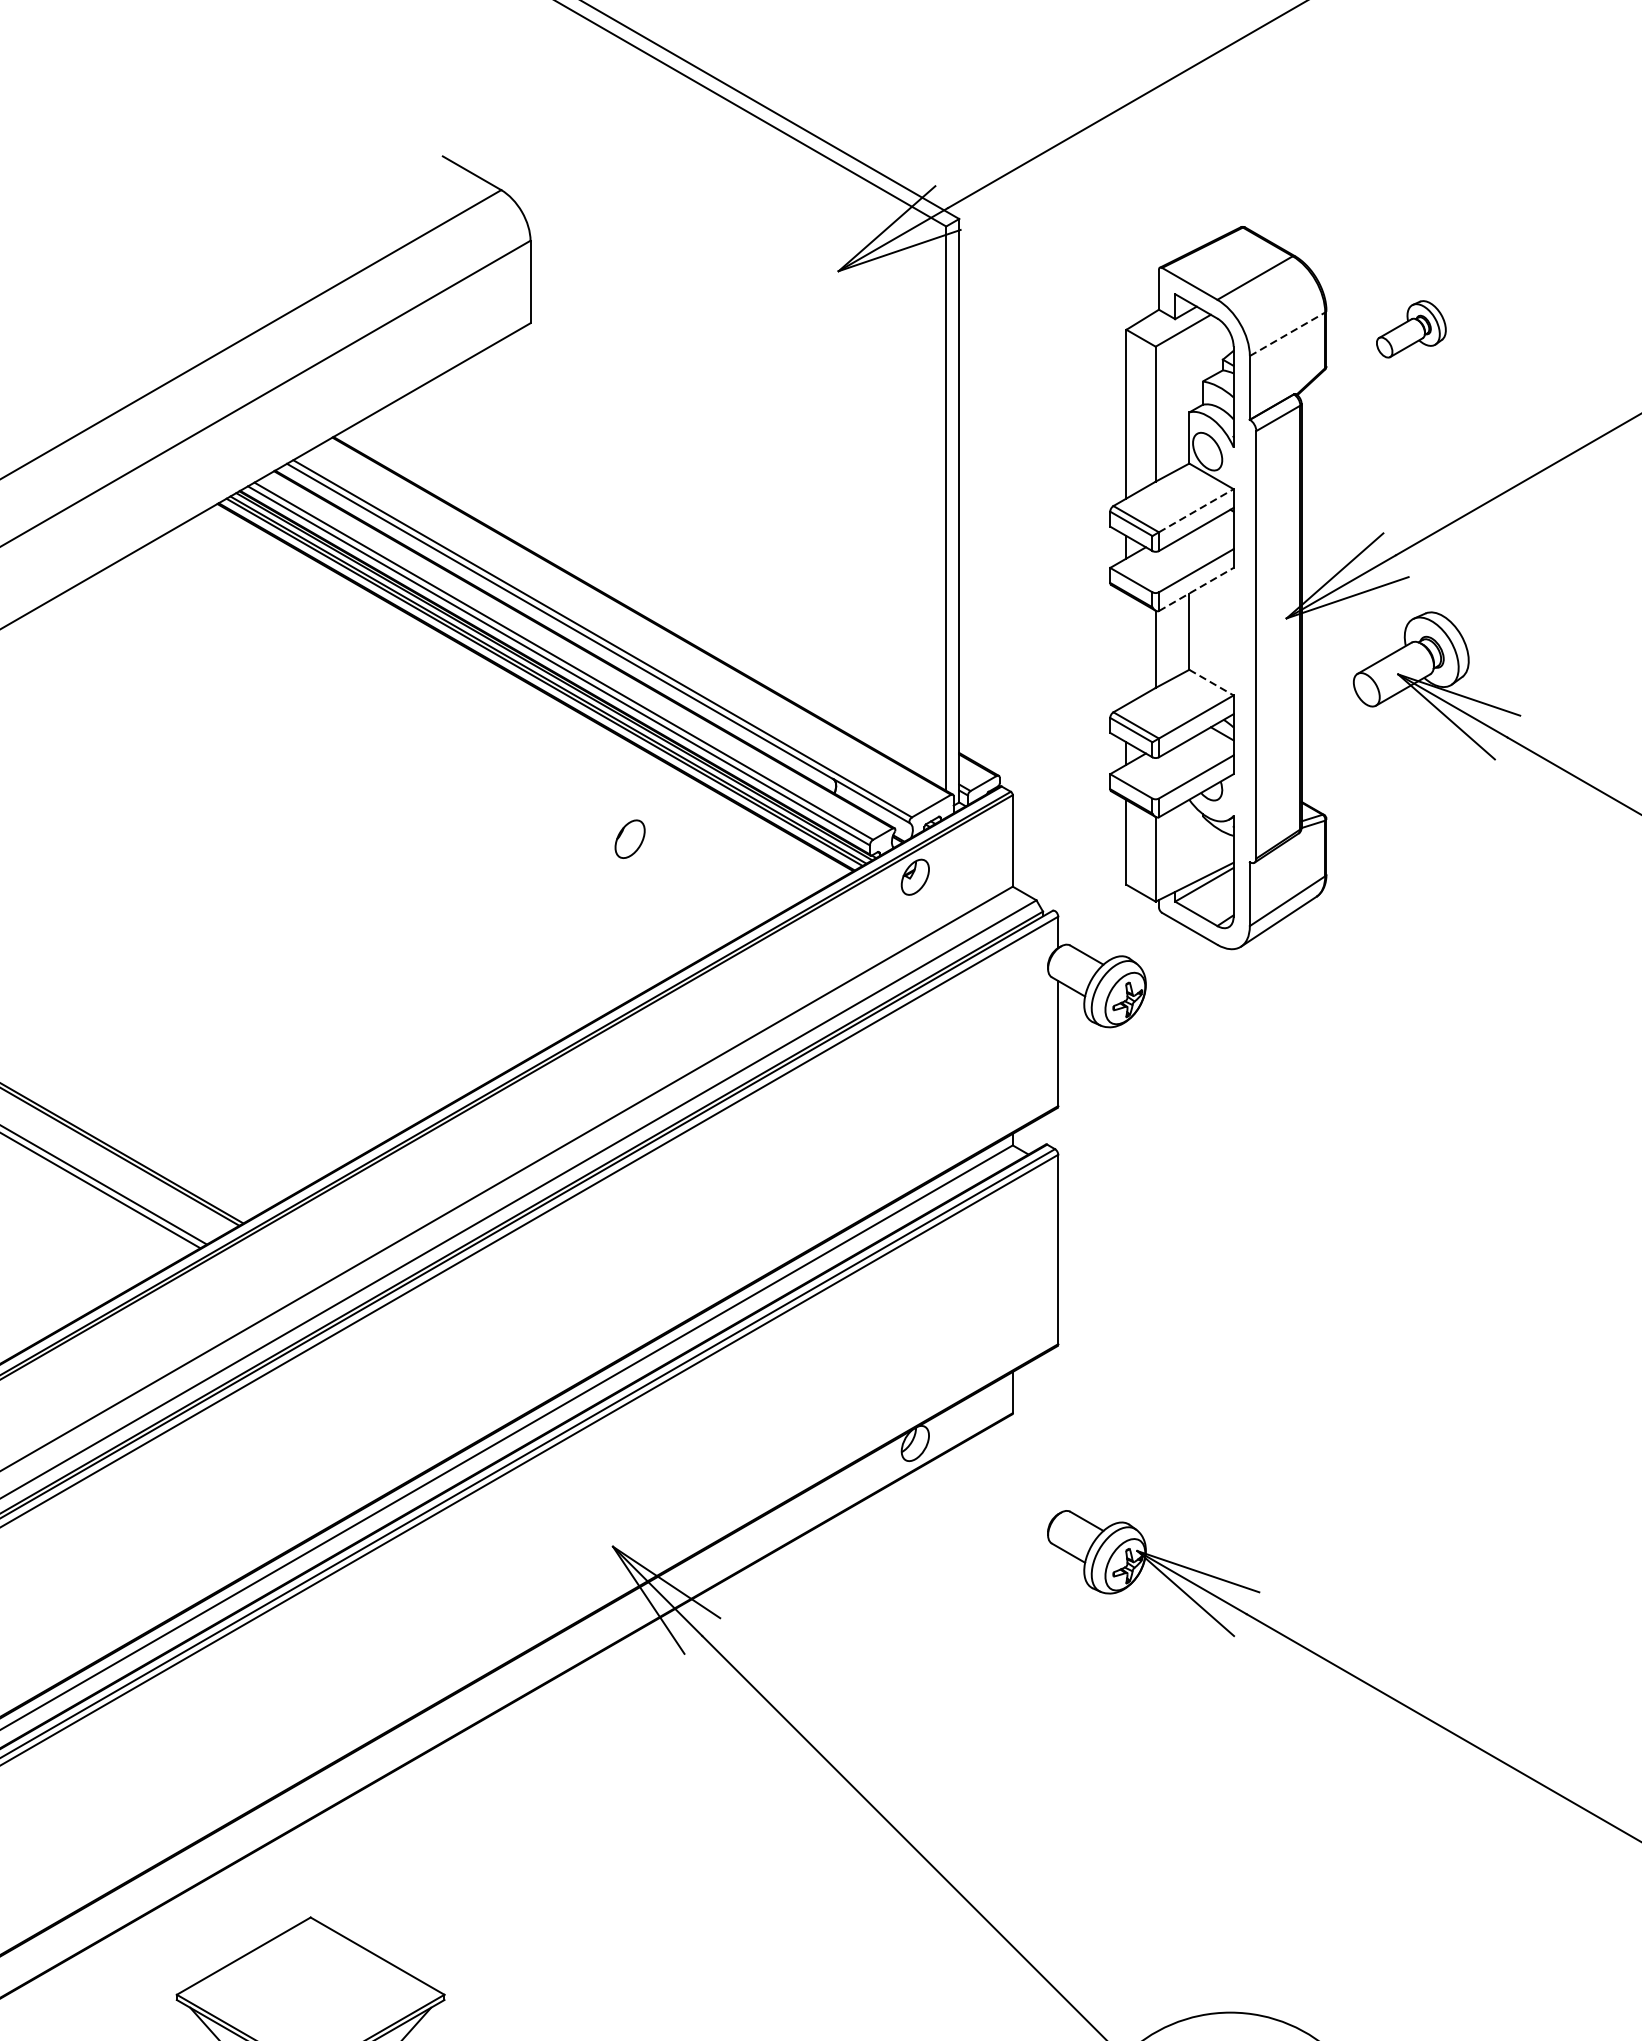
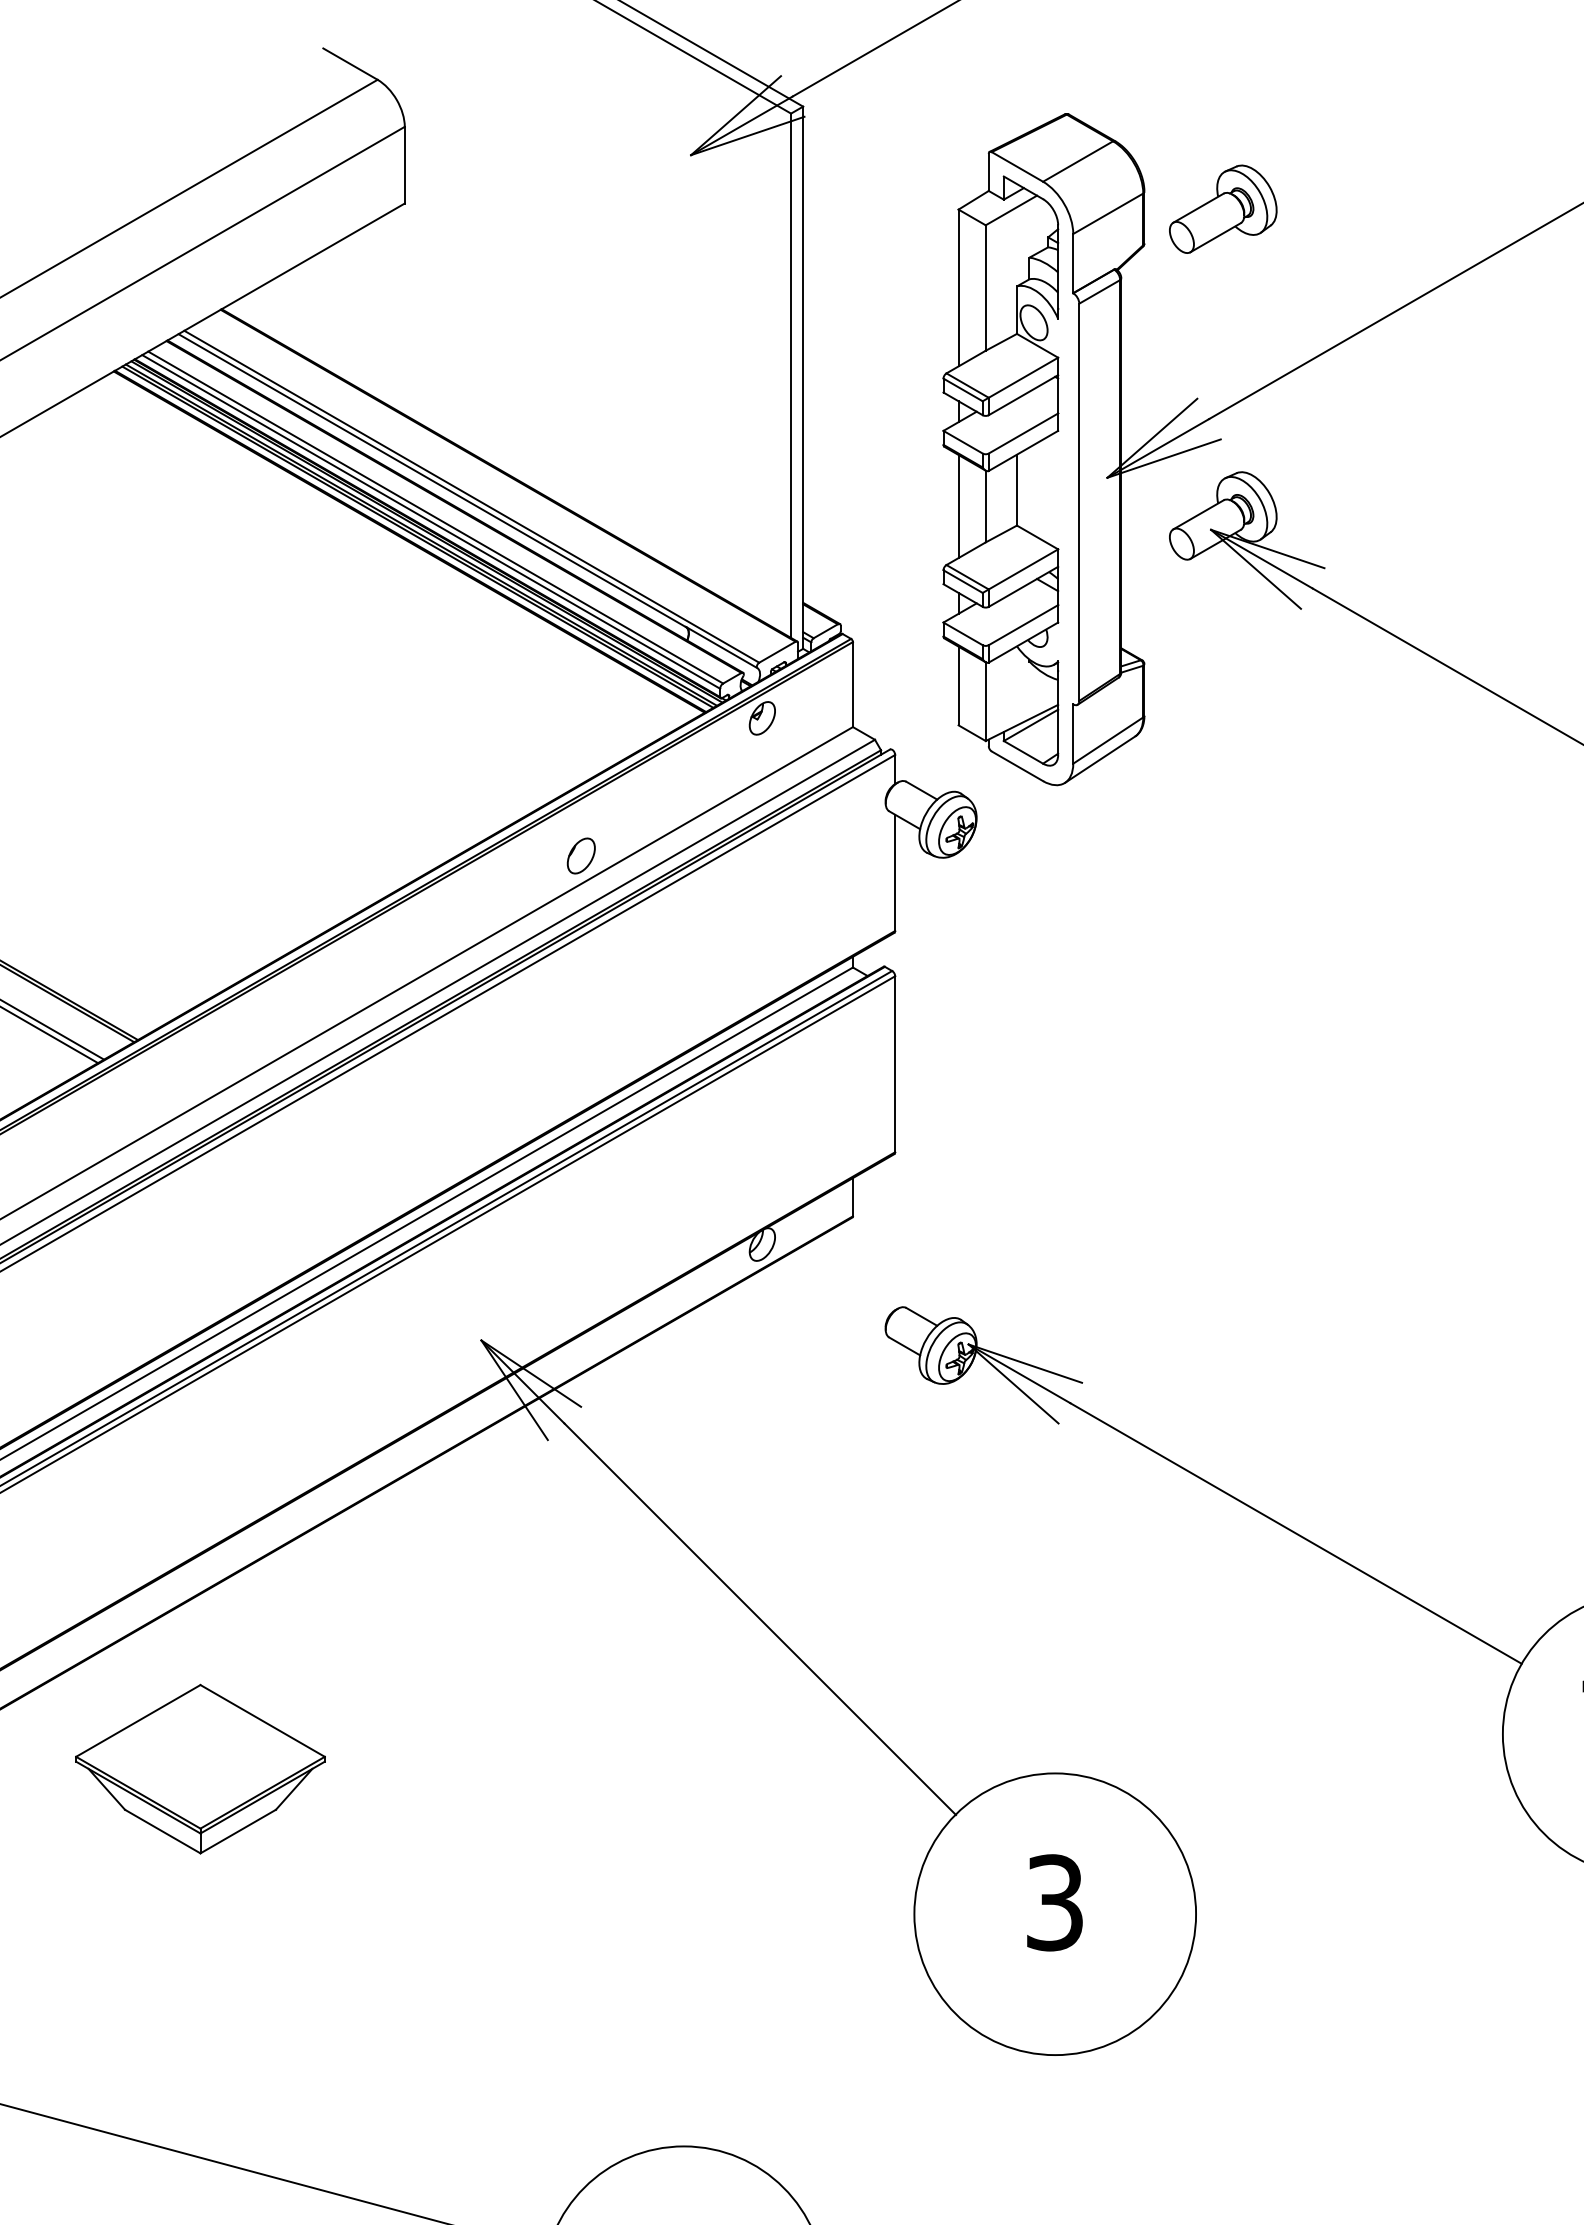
part: (1411, 328) -> (1223, 208), size x1.67
line: (1287, 333) -> (1108, 213), dashed -> solid
line: (1196, 510) -> (1023, 377), dashed -> solid
line: (1196, 589) -> (1023, 450), dashed -> solid
line: (1126, 649) -> (958, 506), added
line: (1211, 682) -> (1037, 537), dashed -> solid
part: (629, 838) -> (580, 855), moved

